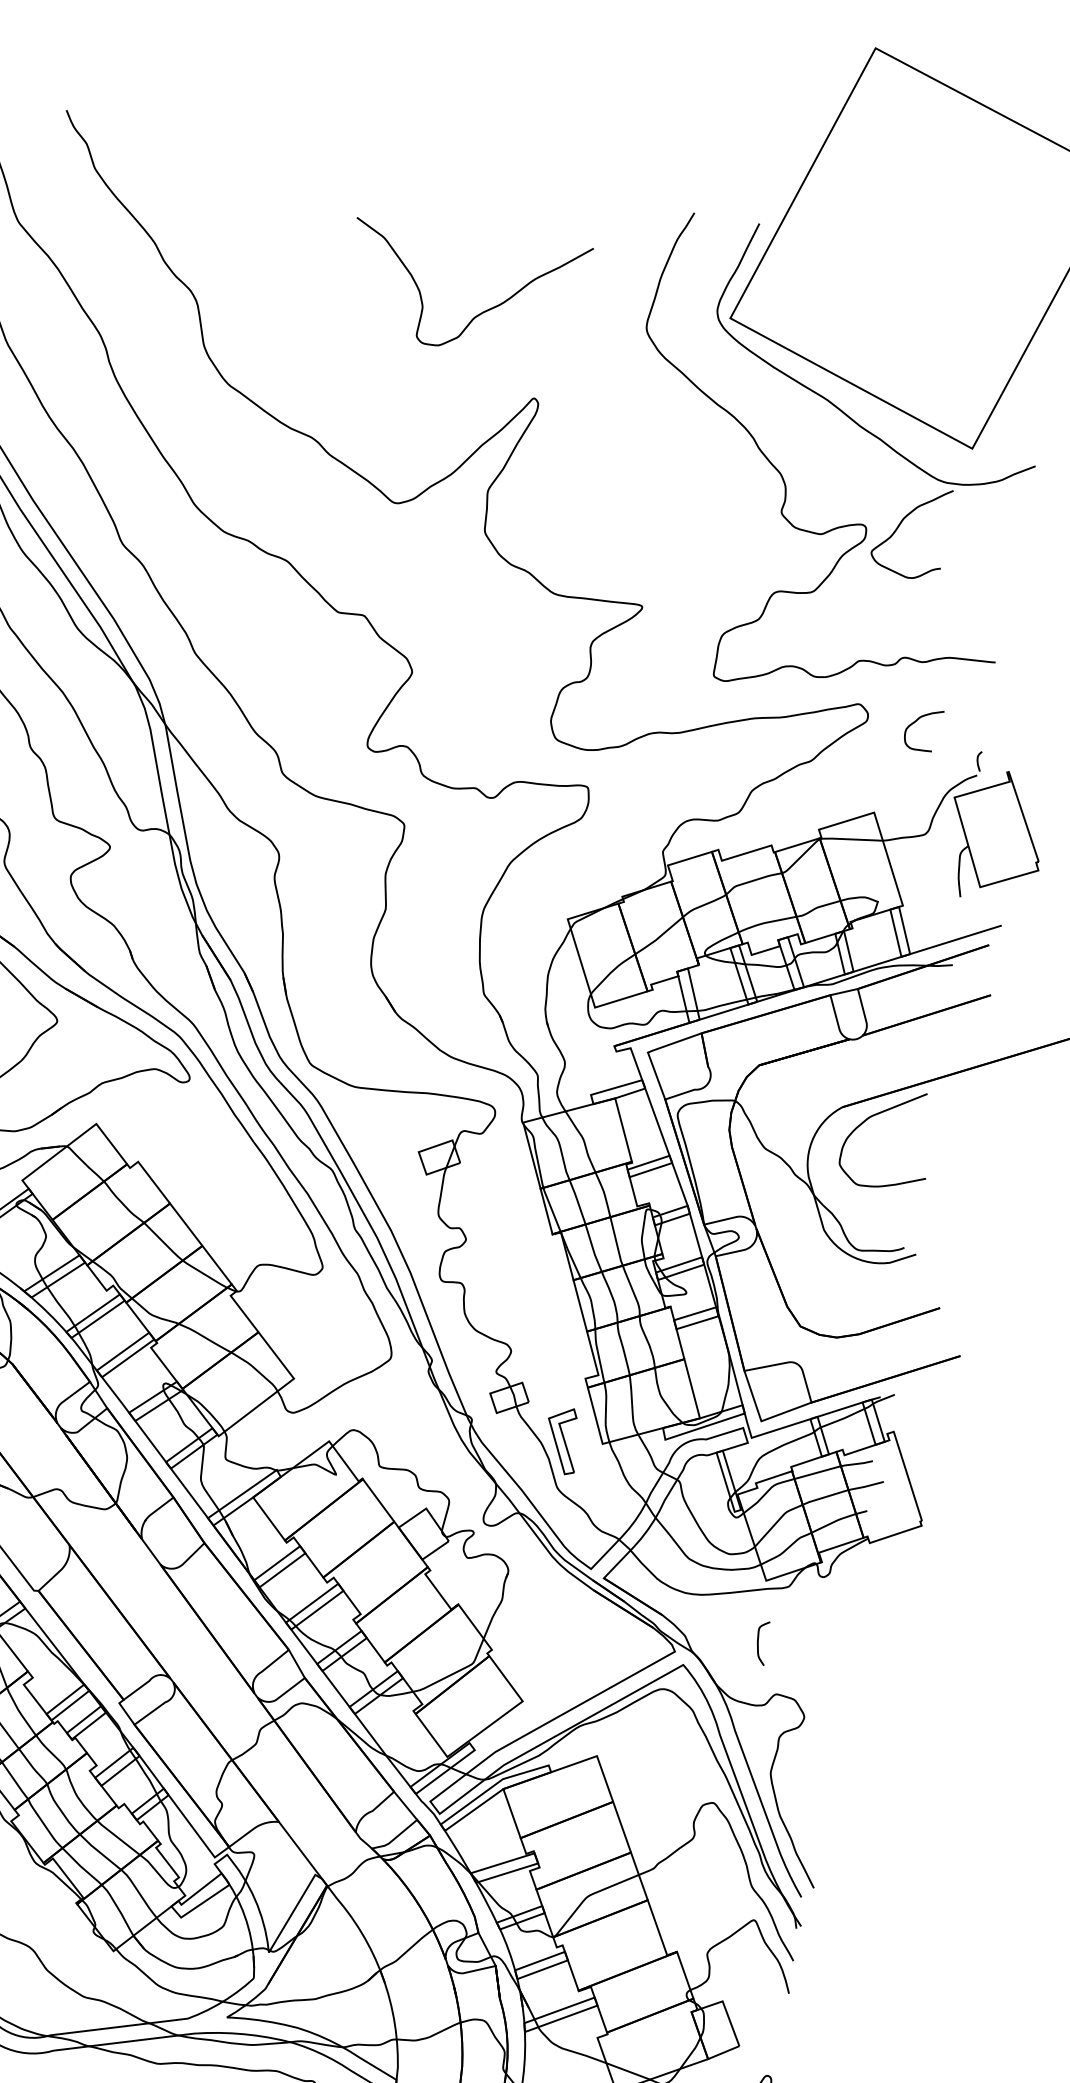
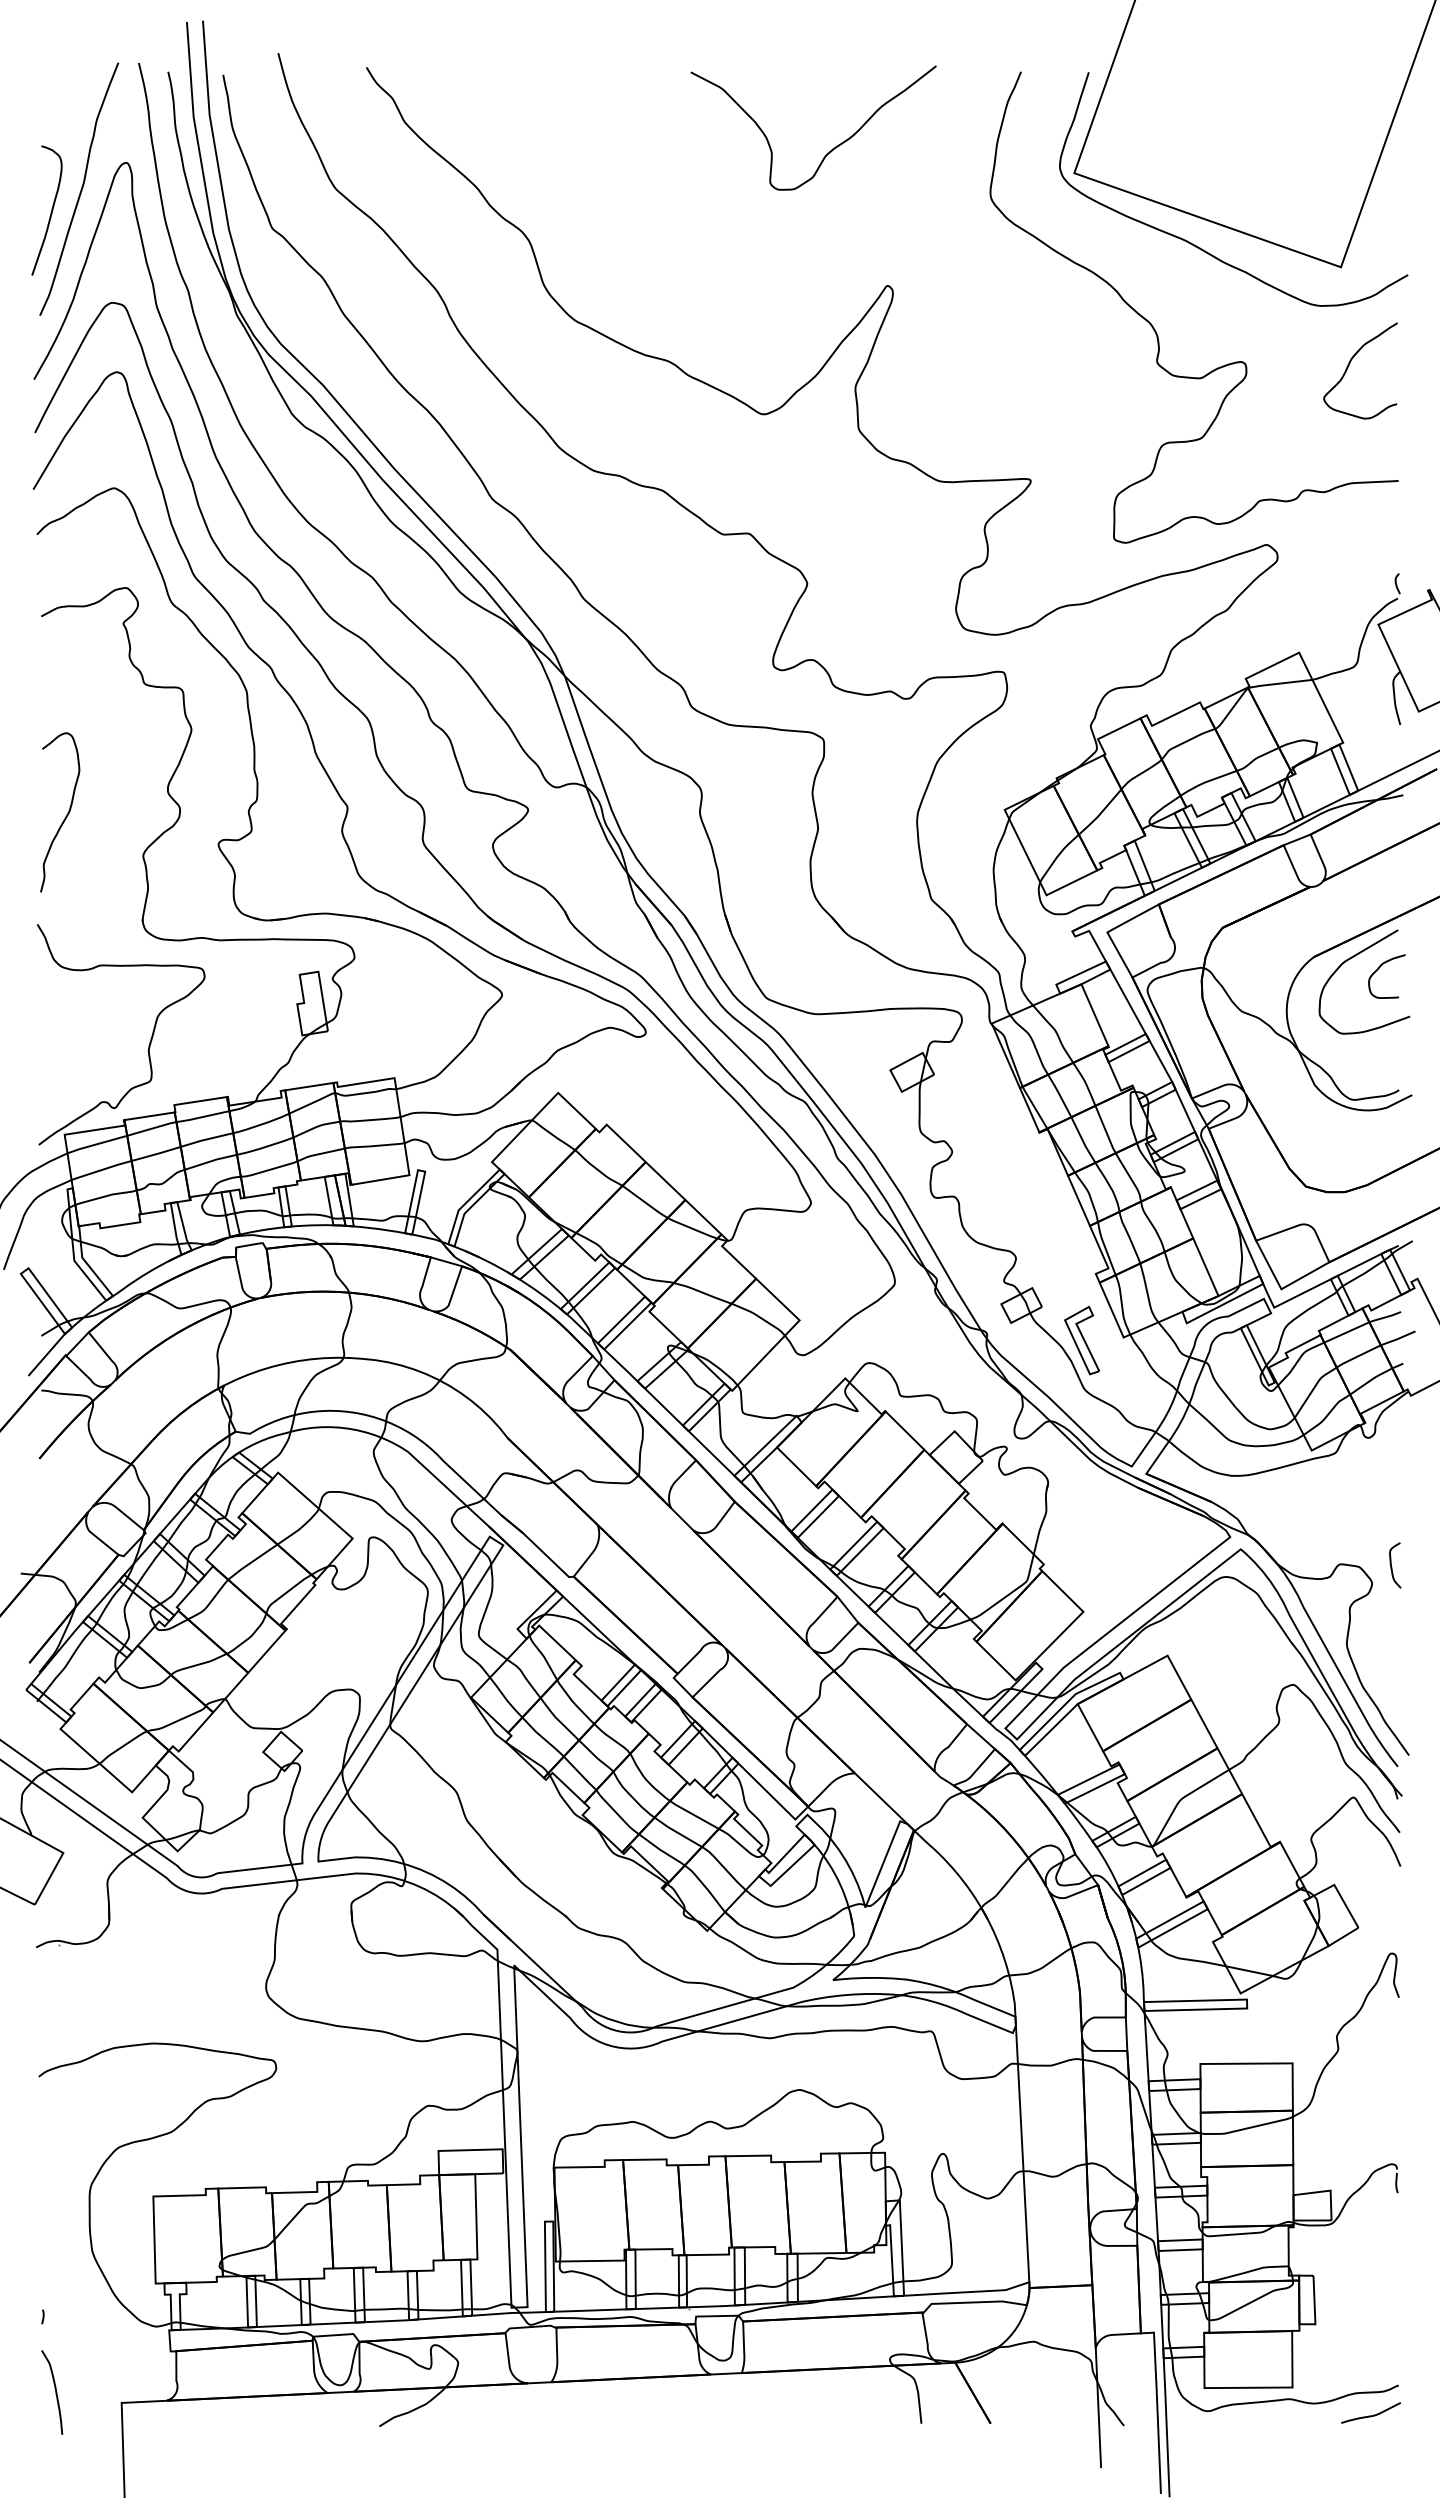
curve: (481, 312) -> (832, 148), moved
curve: (900, 524) -> (1349, 365), moved
curve: (916, 722) -> (1378, 970), moved
curve: (759, 1644) -> (1392, 1567), moved

